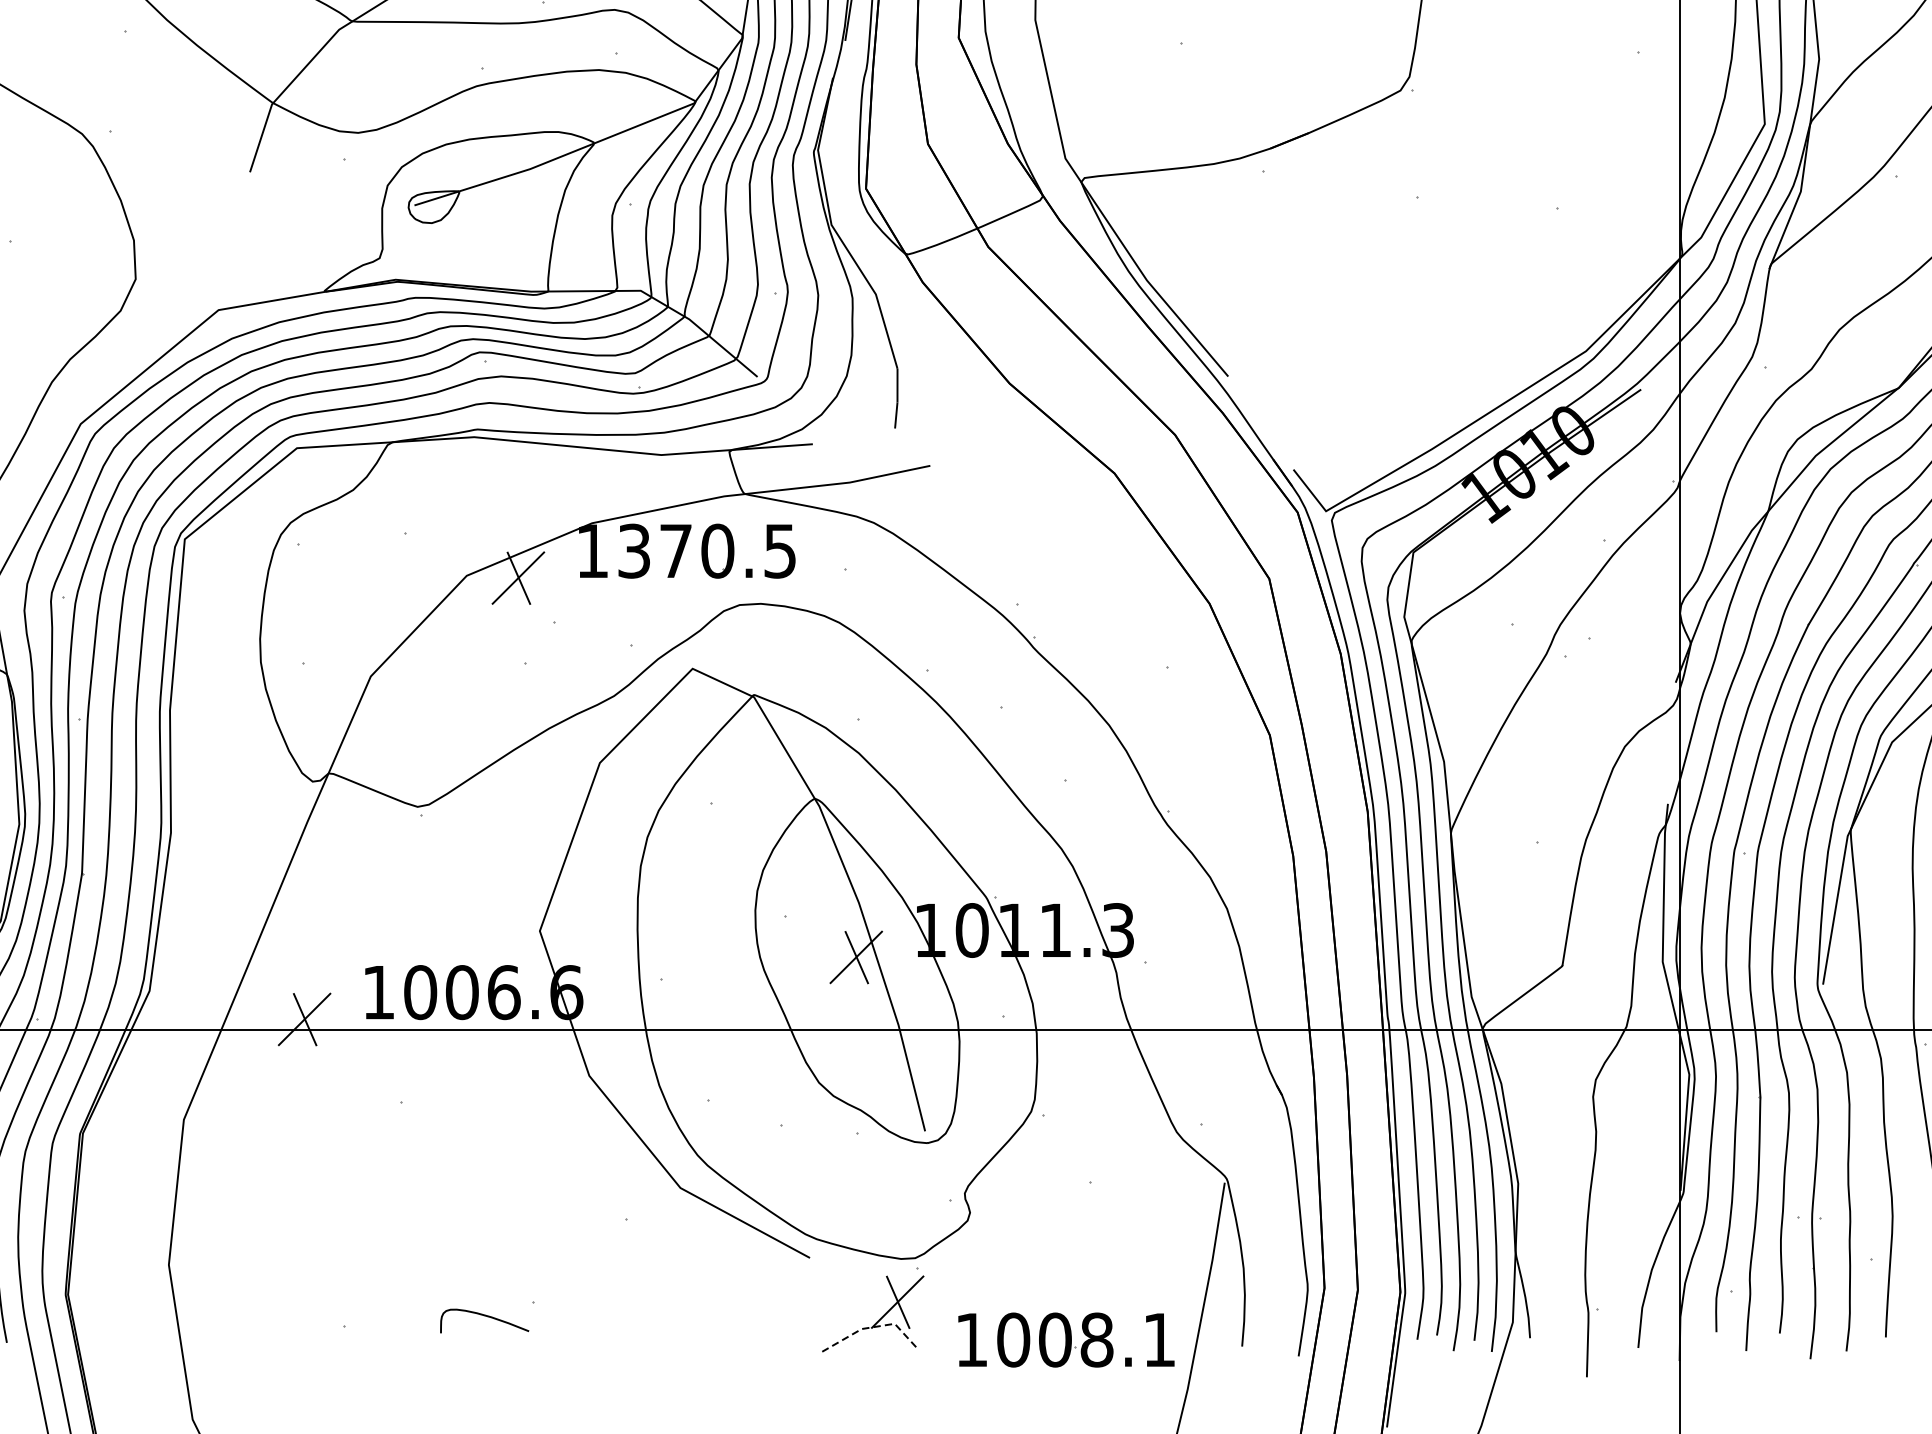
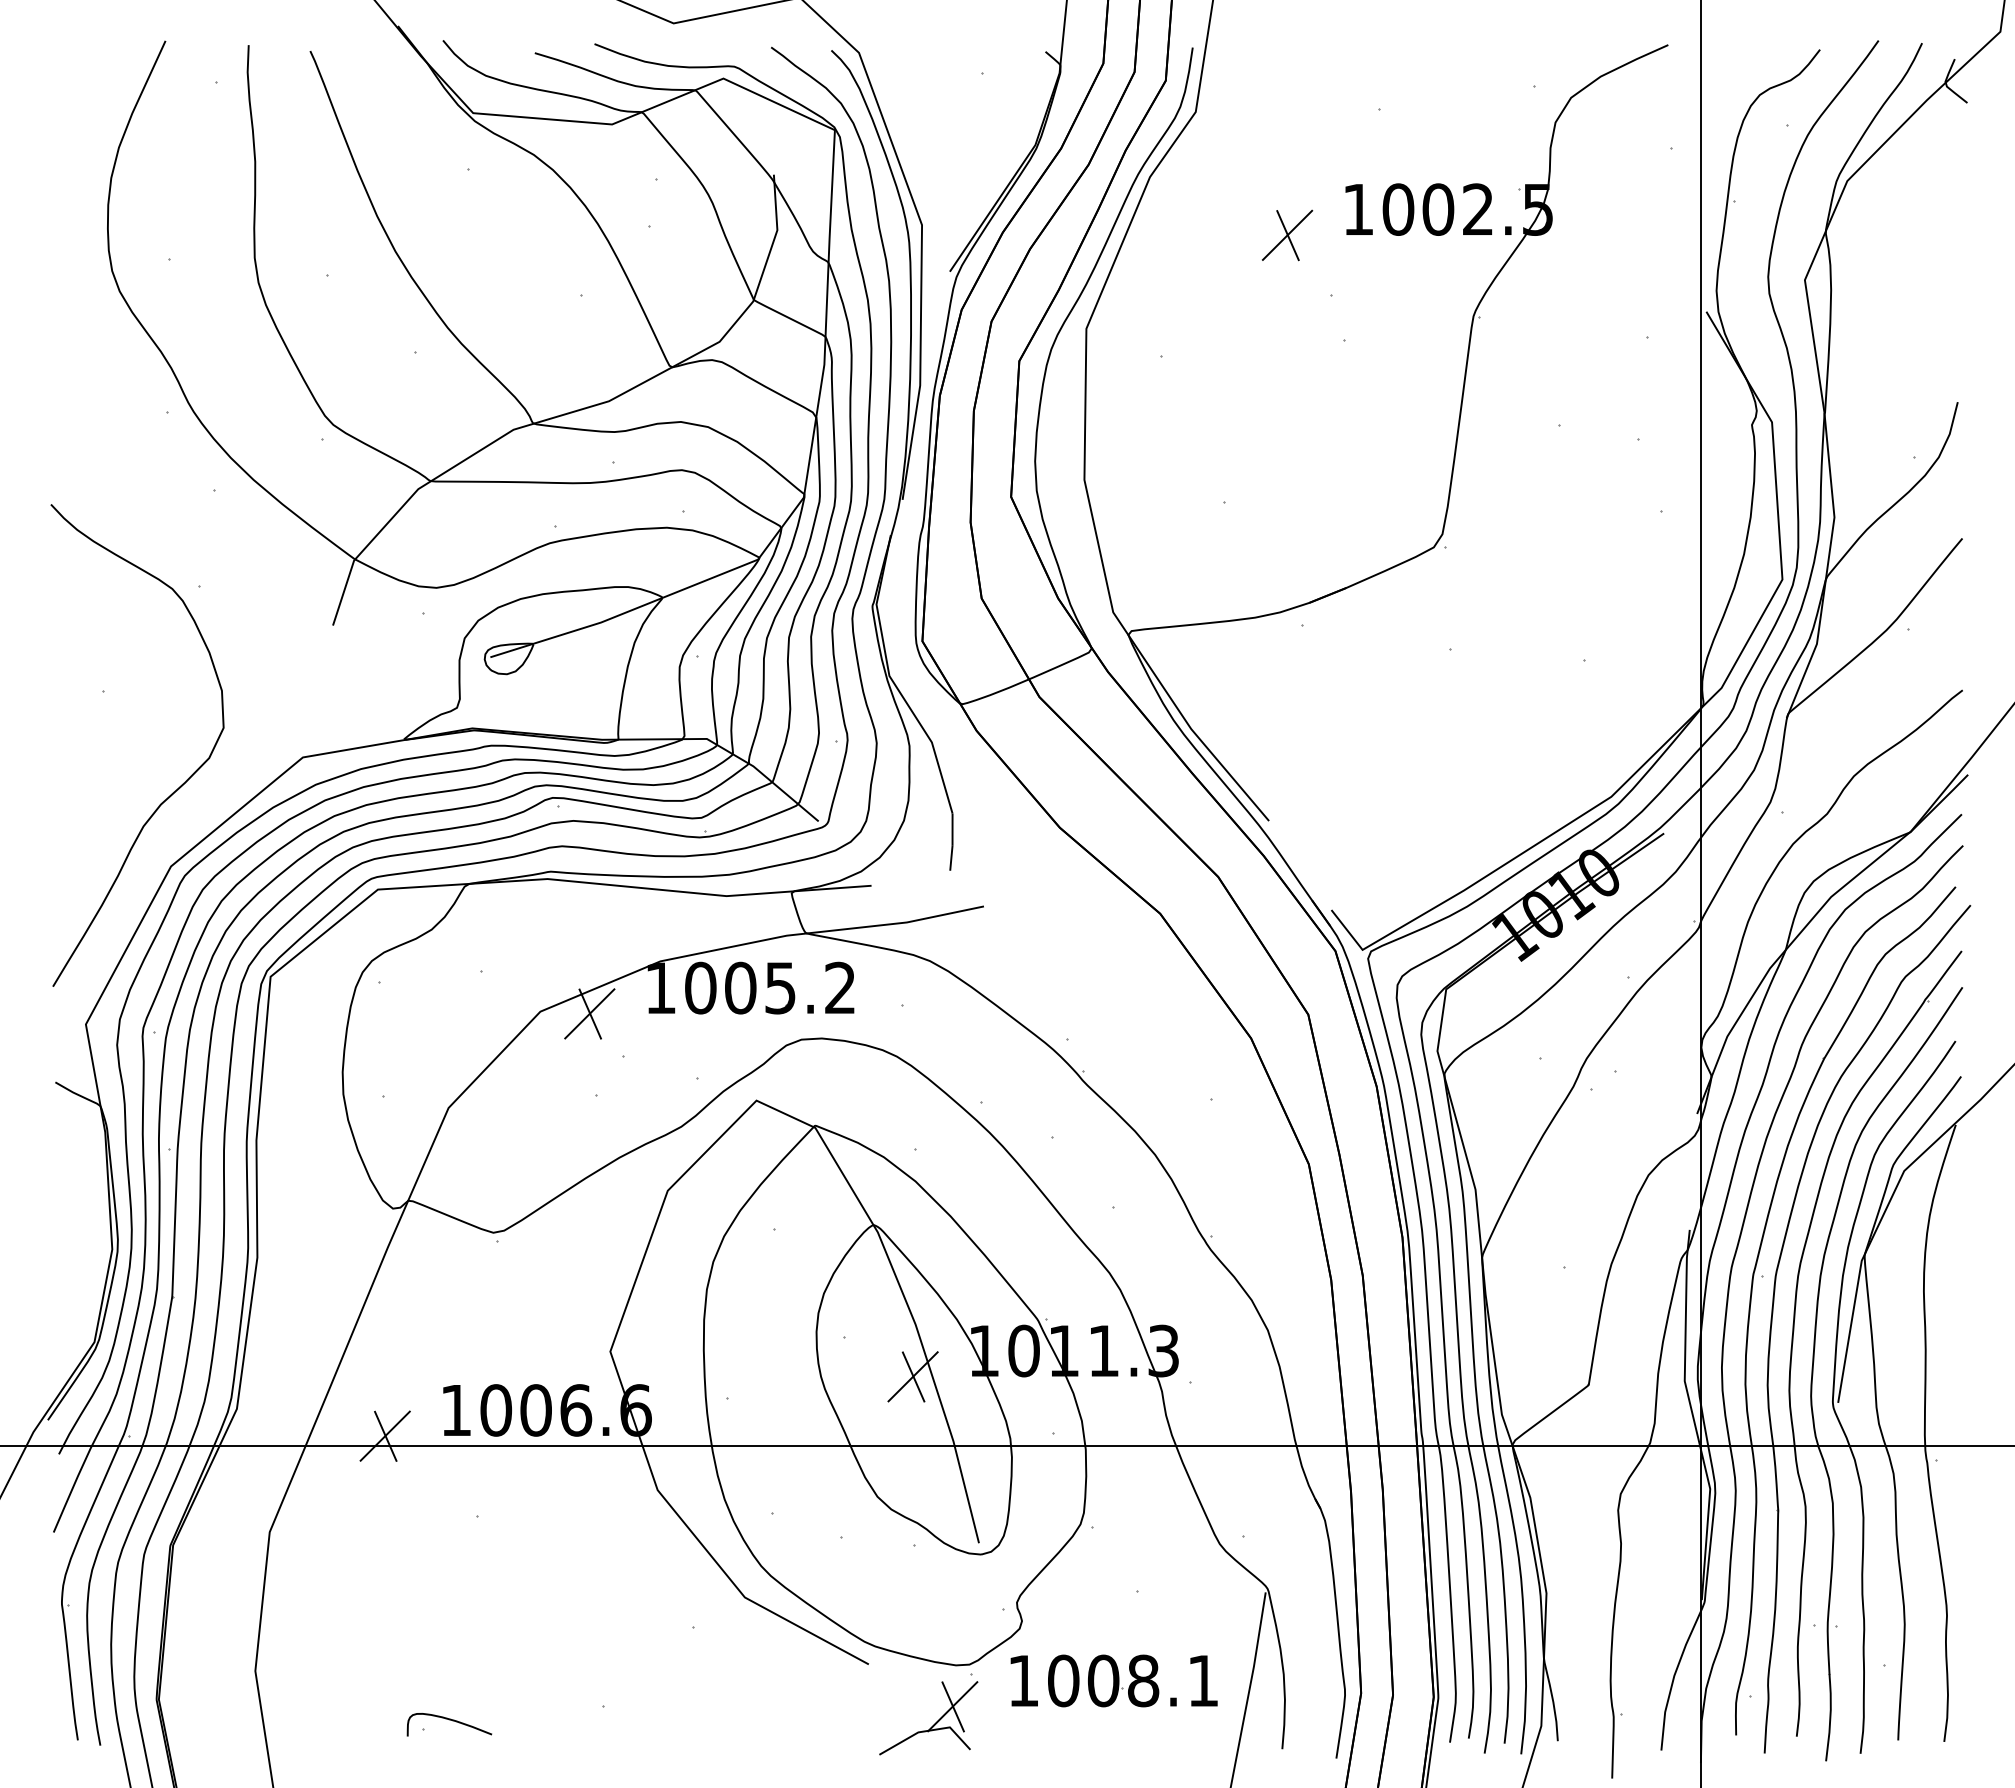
text: (706, 550) -> (769, 987), 1370.5 -> 1005.2
curve: (484, 1316) -> (449, 1720), moved
line: (871, 1327) -> (927, 1730), dashed -> solid
part: (1065, 1339) -> (1113, 1680), moved

